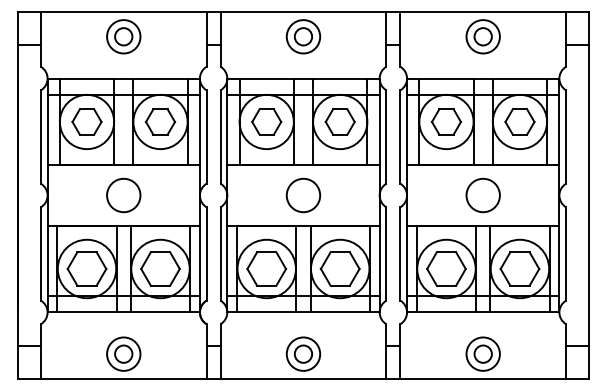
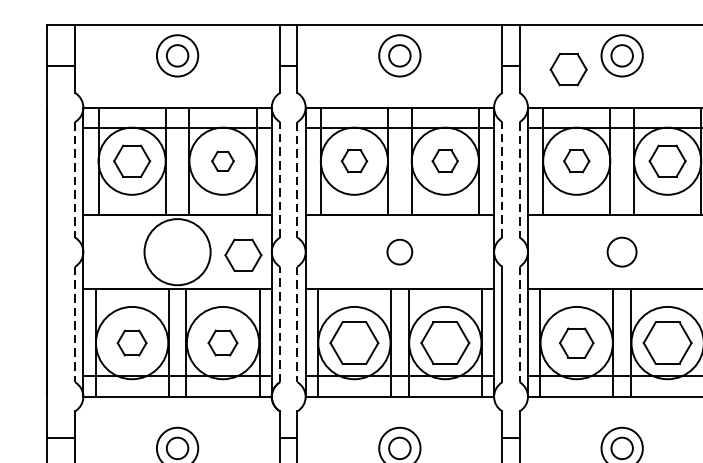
part: (439, 47) -> (568, 69), added
part: (160, 121) -> (223, 160), size x0.6
part: (266, 121) -> (354, 160), size x0.7
part: (339, 121) -> (444, 160), size x0.7
part: (446, 121) -> (576, 160), size x0.7
line: (40, 137) -> (74, 180), solid -> dashed
line: (206, 137) -> (279, 180), solid -> dashed
line: (220, 137) -> (297, 180), solid -> dashed
line: (386, 137) -> (502, 180), solid -> dashed
line: (400, 137) -> (519, 180), solid -> dashed
circle: (123, 195) -> (177, 252), size x1.6
circle: (303, 195) -> (399, 252), size x0.6
circle: (482, 195) -> (621, 252), size x0.7
part: (176, 197) -> (242, 254), added
line: (40, 253) -> (74, 323), solid -> dashed
line: (206, 253) -> (279, 323), solid -> dashed
line: (220, 253) -> (297, 323), solid -> dashed
line: (400, 253) -> (519, 323), solid -> dashed
part: (86, 268) -> (131, 342), size x0.6
part: (160, 268) -> (223, 342), size x0.6
part: (446, 268) -> (576, 342), size x0.7

